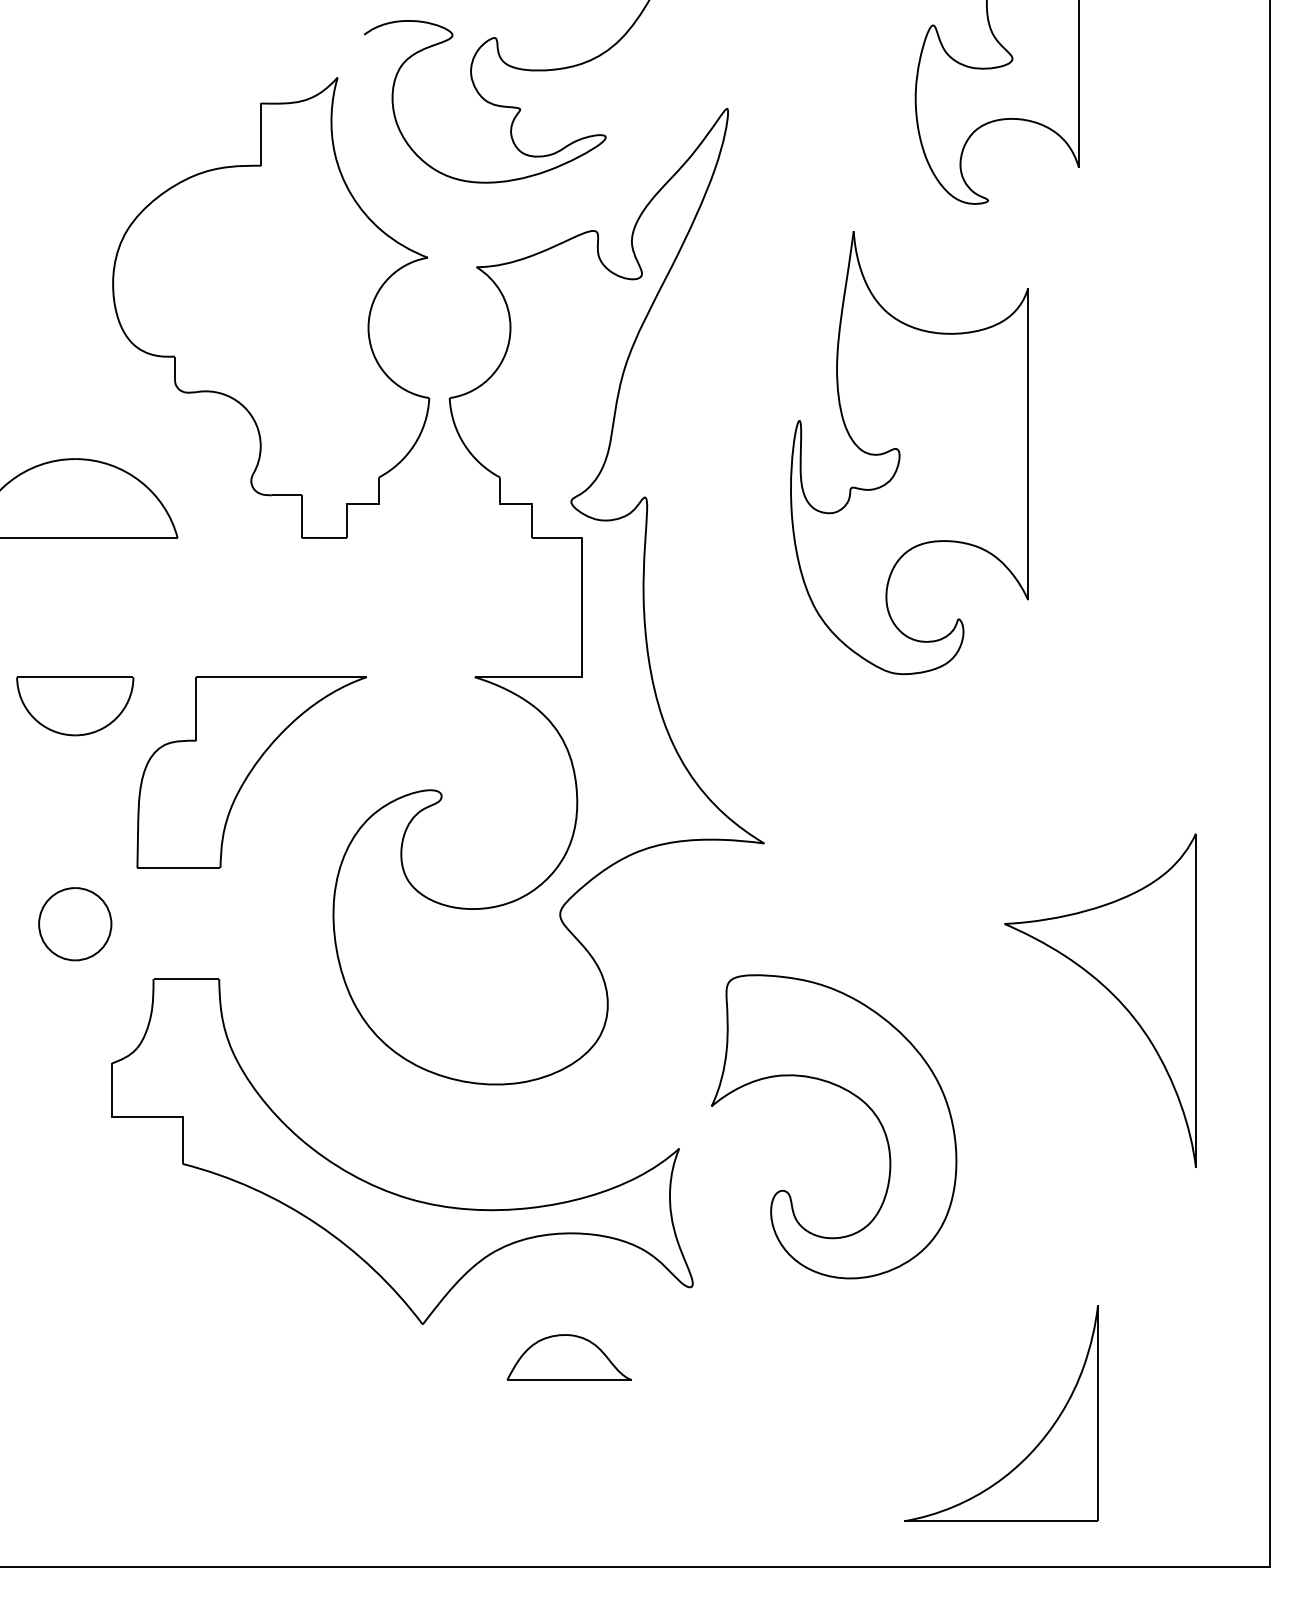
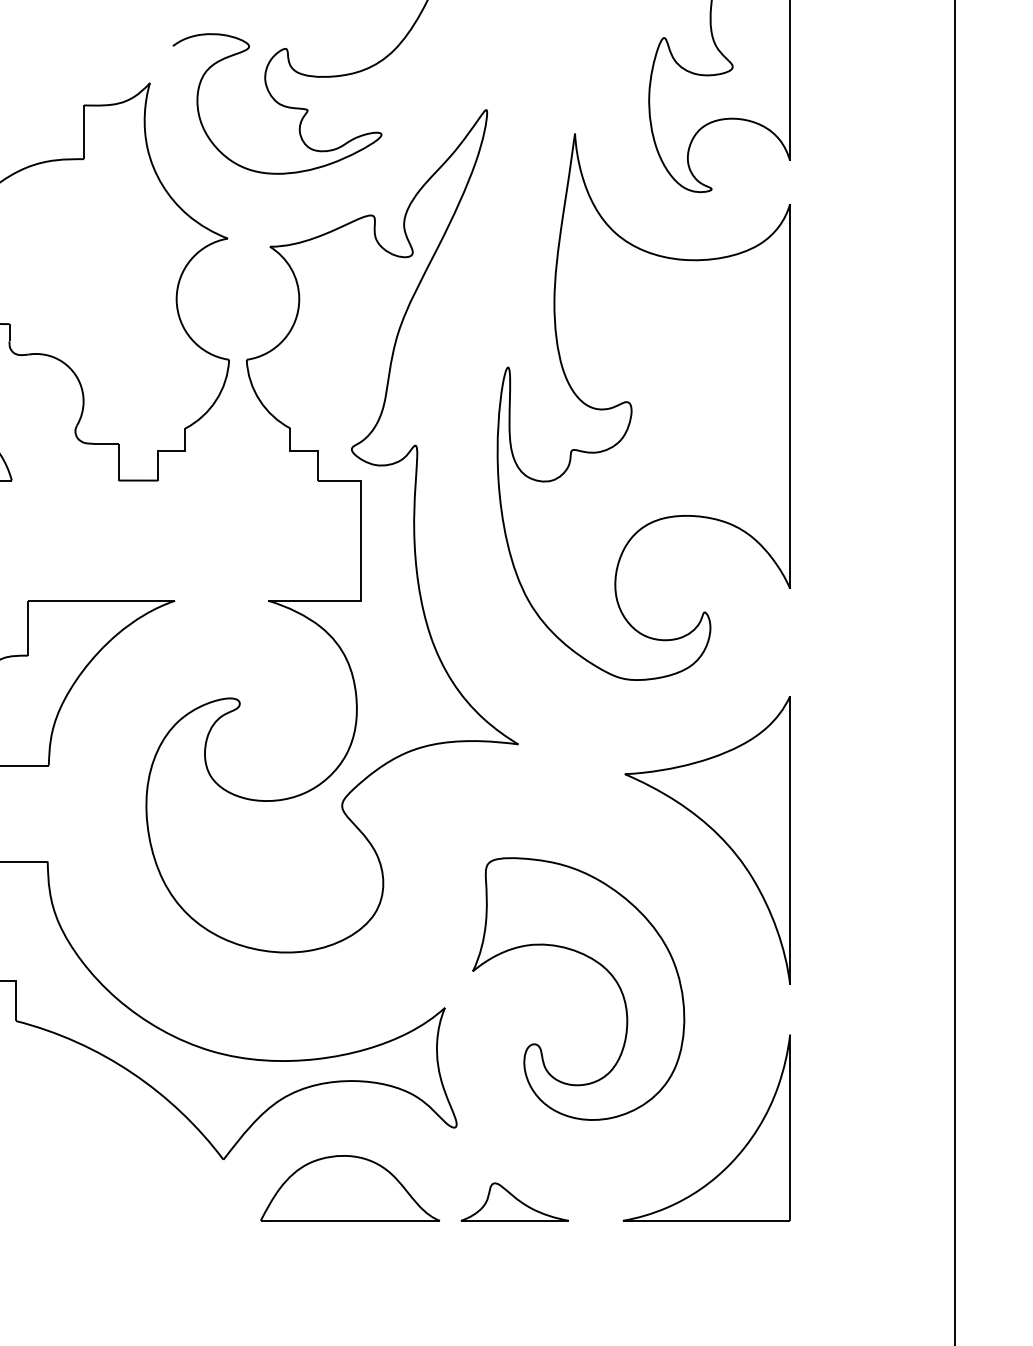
part: (909, 452) -> (643, 406), size x1.43
part: (1108, 991) -> (714, 832), moved
part: (569, 1357) -> (350, 1188), size x1.67
part: (759, 1372) -> (514, 1201), added
part: (1035, 1446) -> (736, 1156), moved

